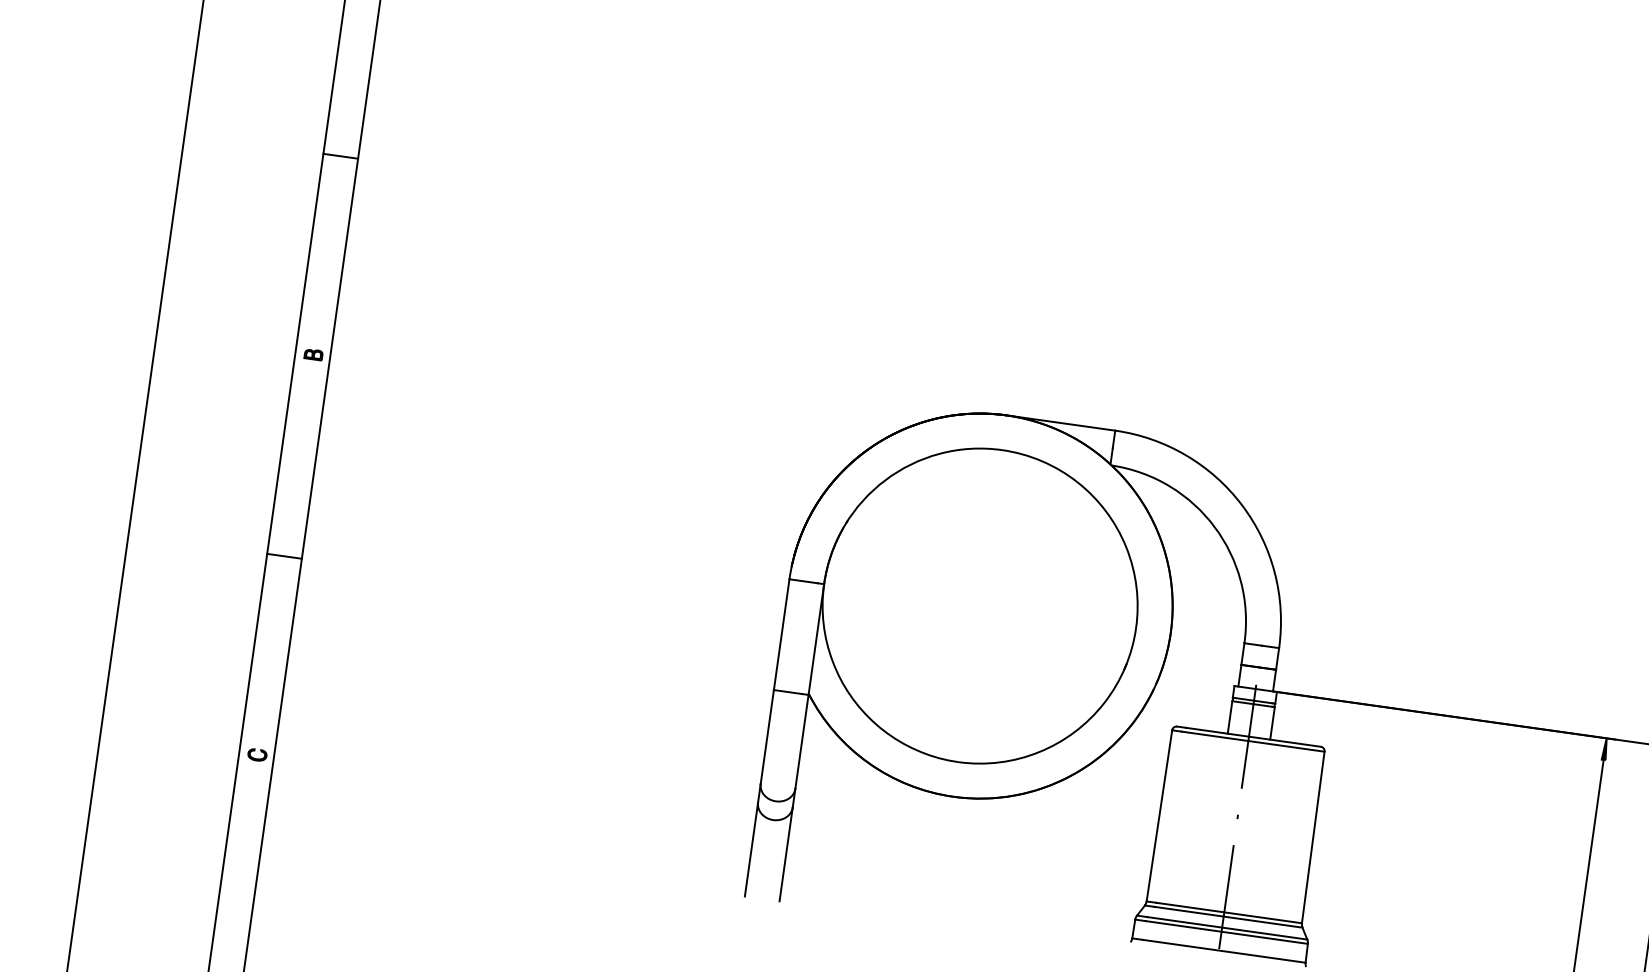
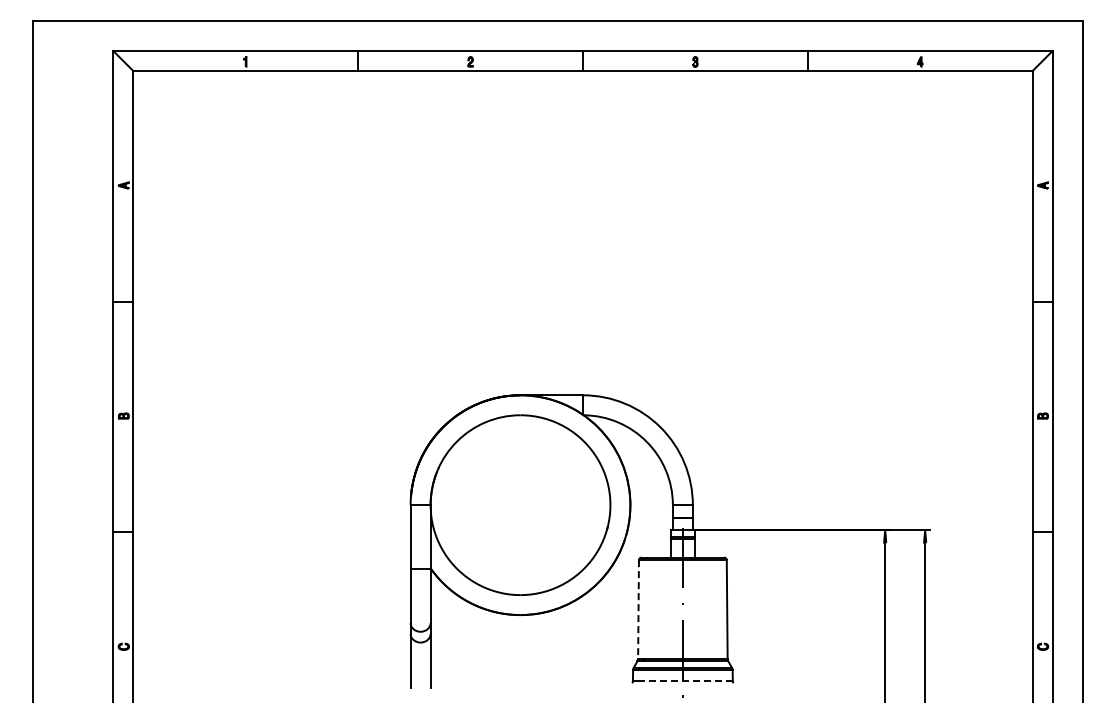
line: (1159, 817) -> (638, 610), solid -> dashed
line: (1223, 950) -> (685, 680), solid -> dashed

